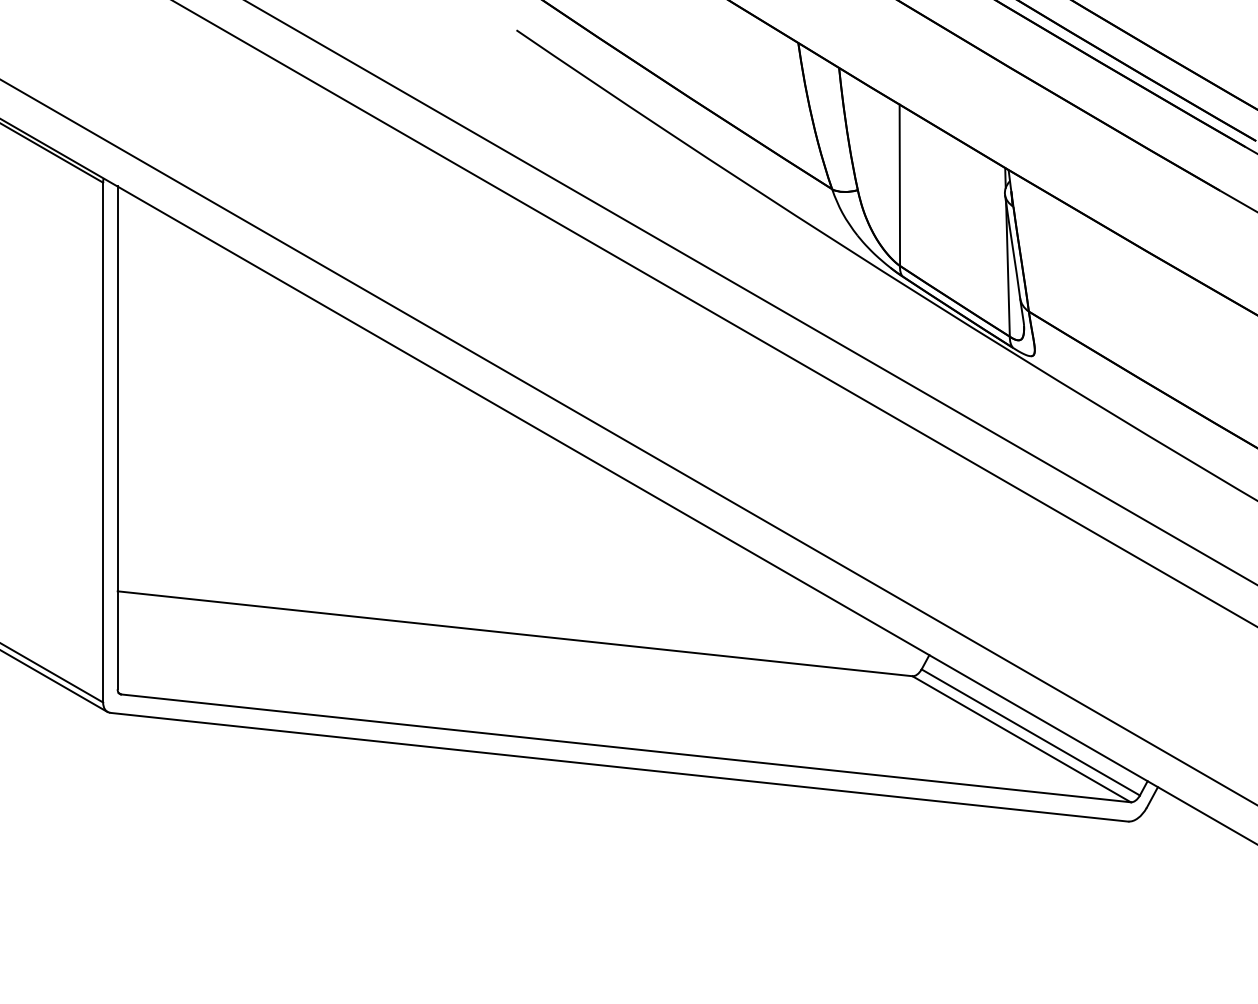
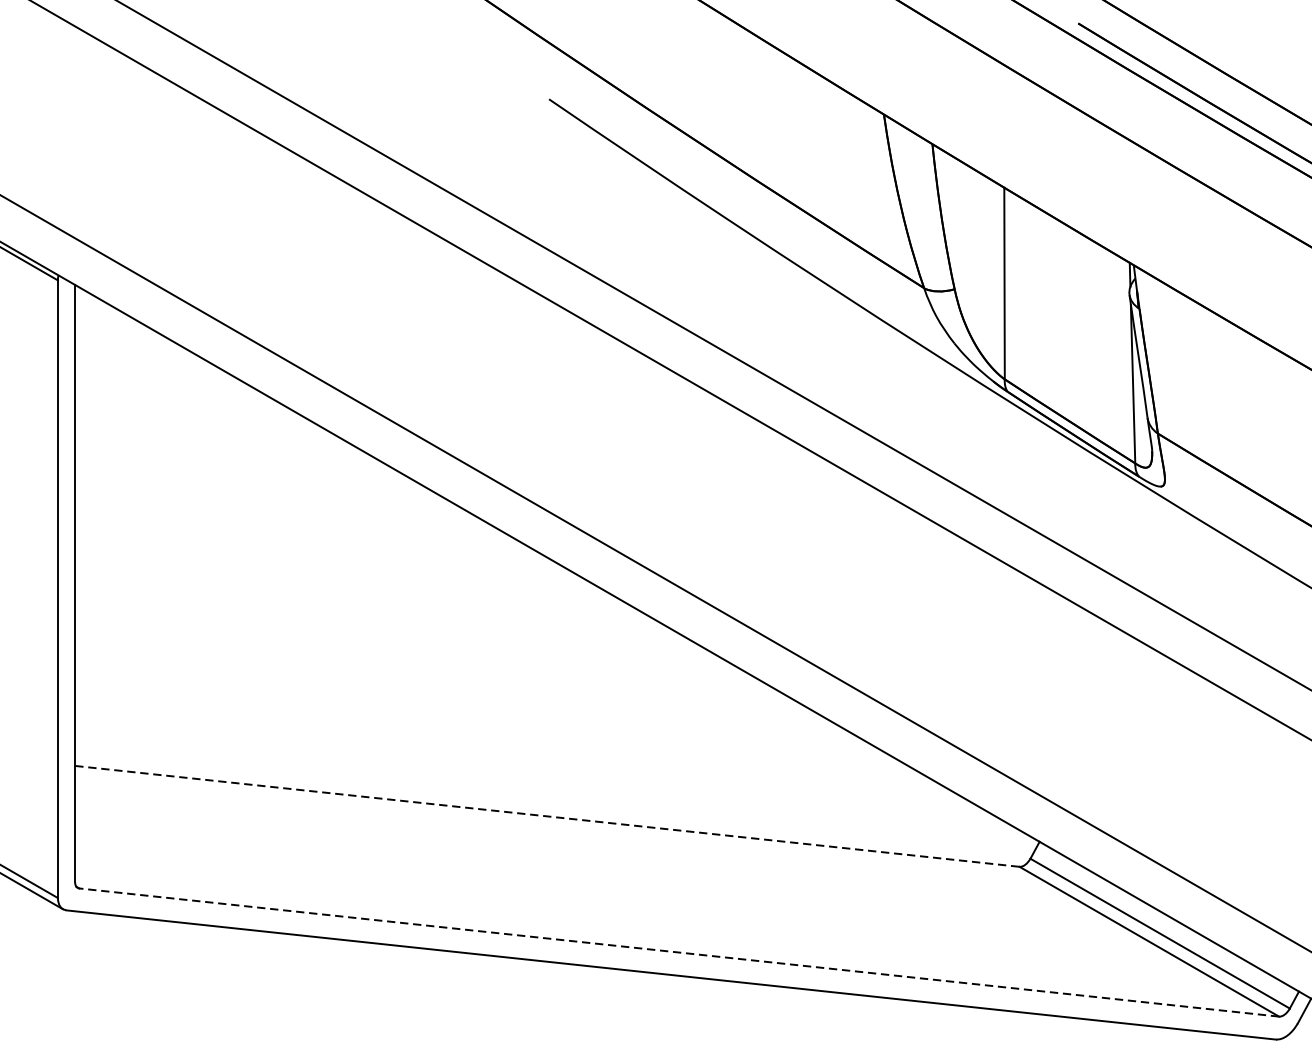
line: (515, 633) -> (547, 816), solid -> dashed
line: (626, 748) -> (679, 952), solid -> dashed

